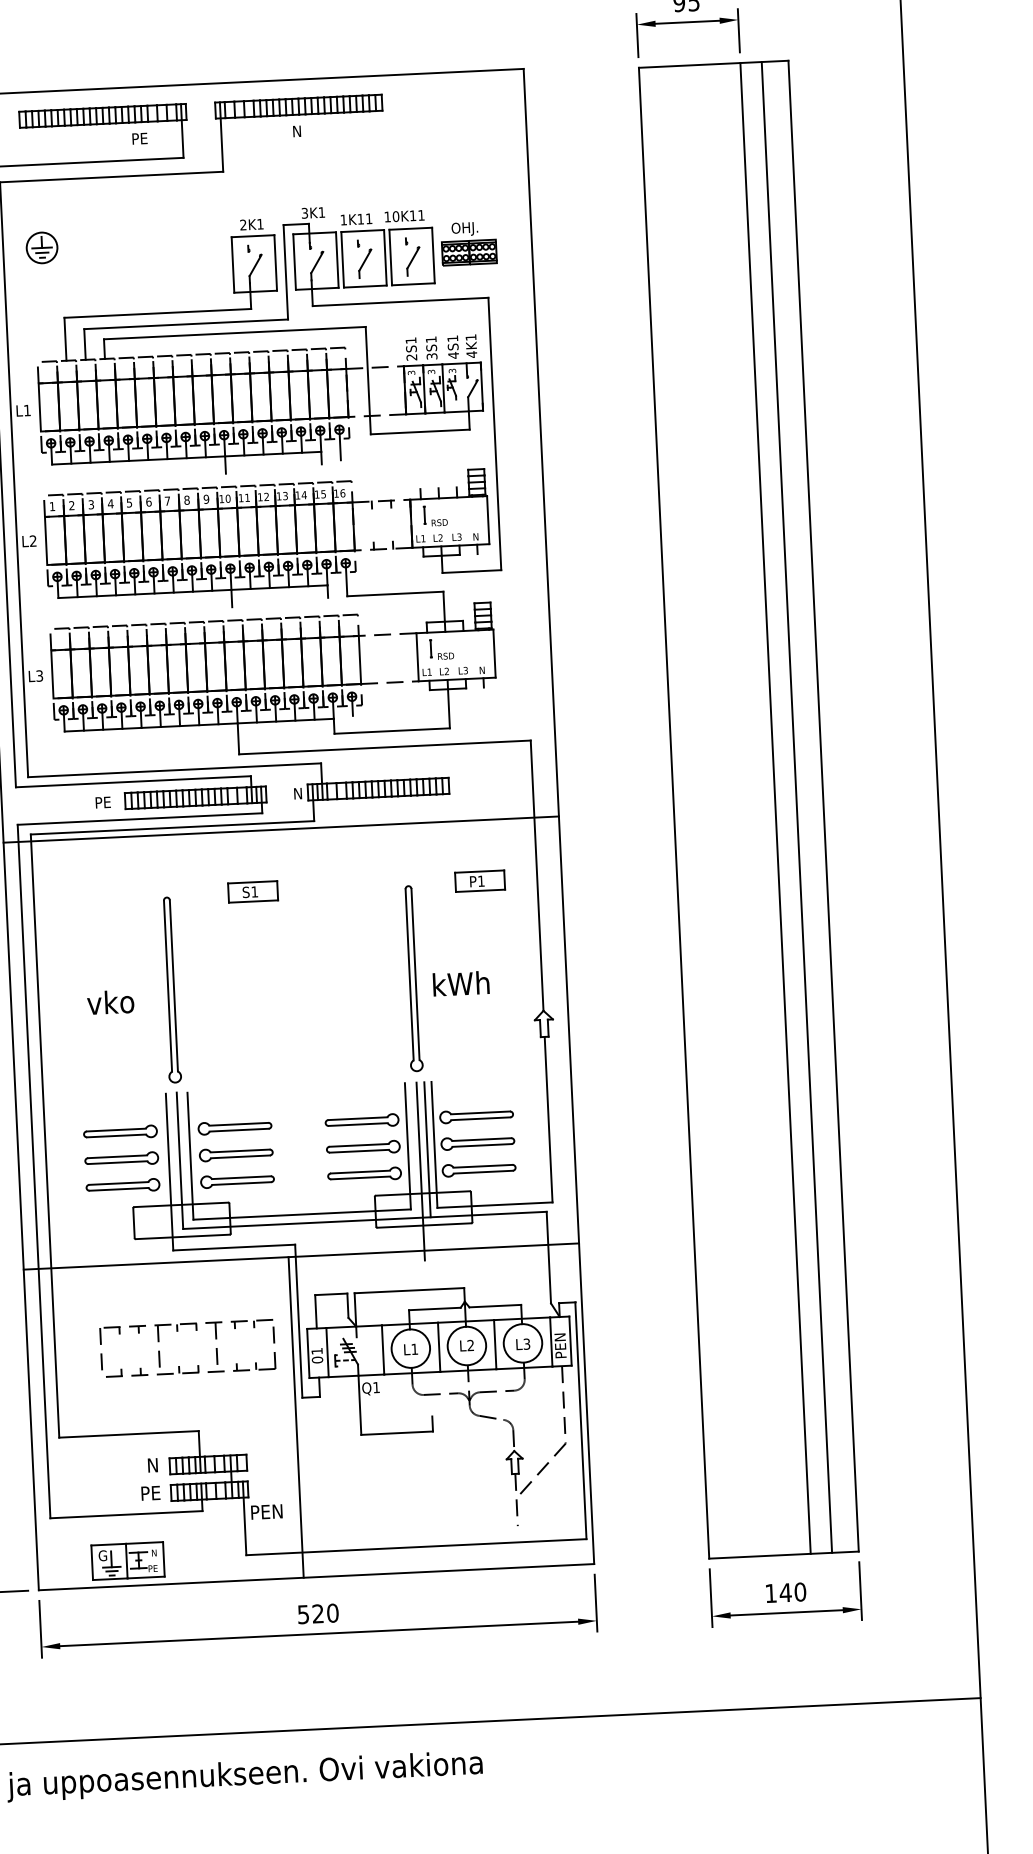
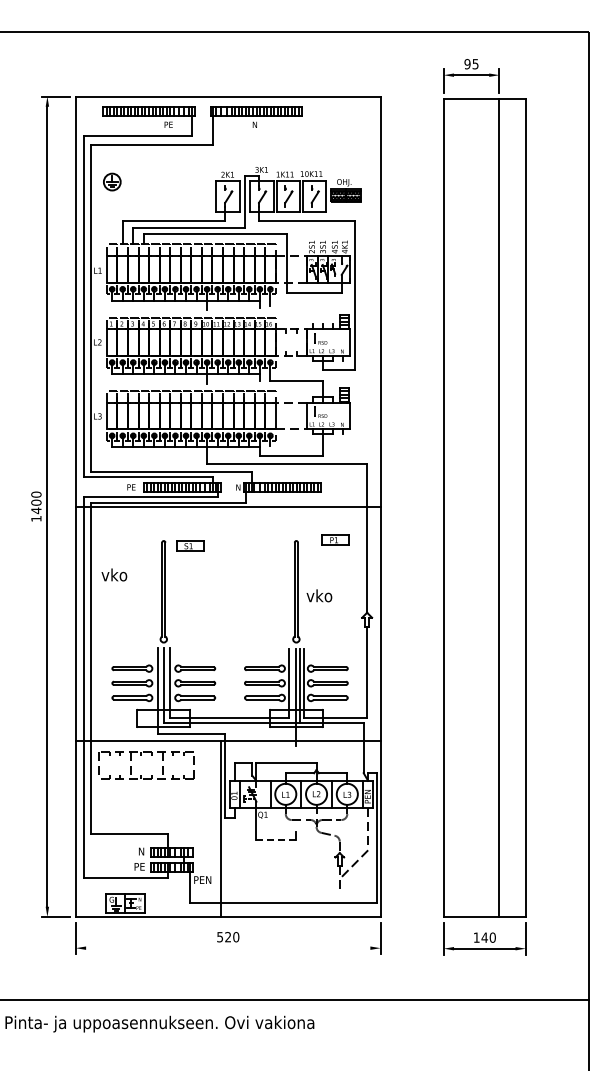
line: (797, 806) -> (511, 507), removed
part: (253, 890) -> (190, 545), moved
text: (460, 983) -> (322, 595), kWh -> vko
text: (110, 1001) -> (114, 574), moved
part: (177, 1330) -> (141, 755), moved
line: (397, 1433) -> (276, 840), solid -> dashed
line: (319, 1634) -> (228, 948), removed

